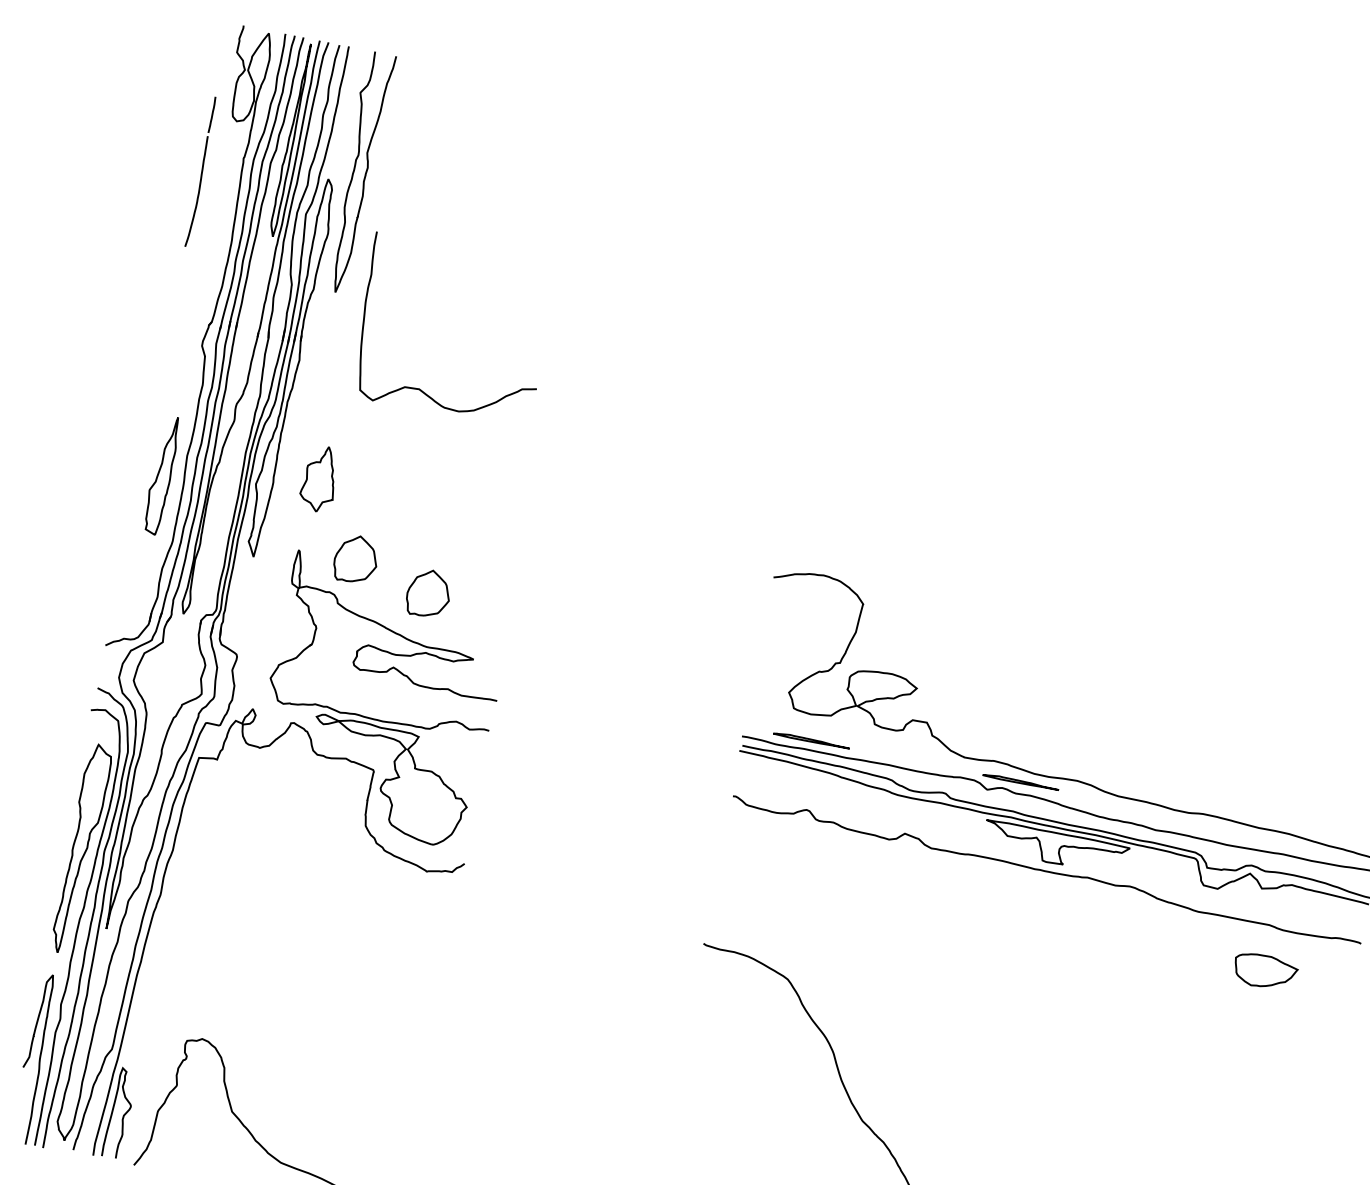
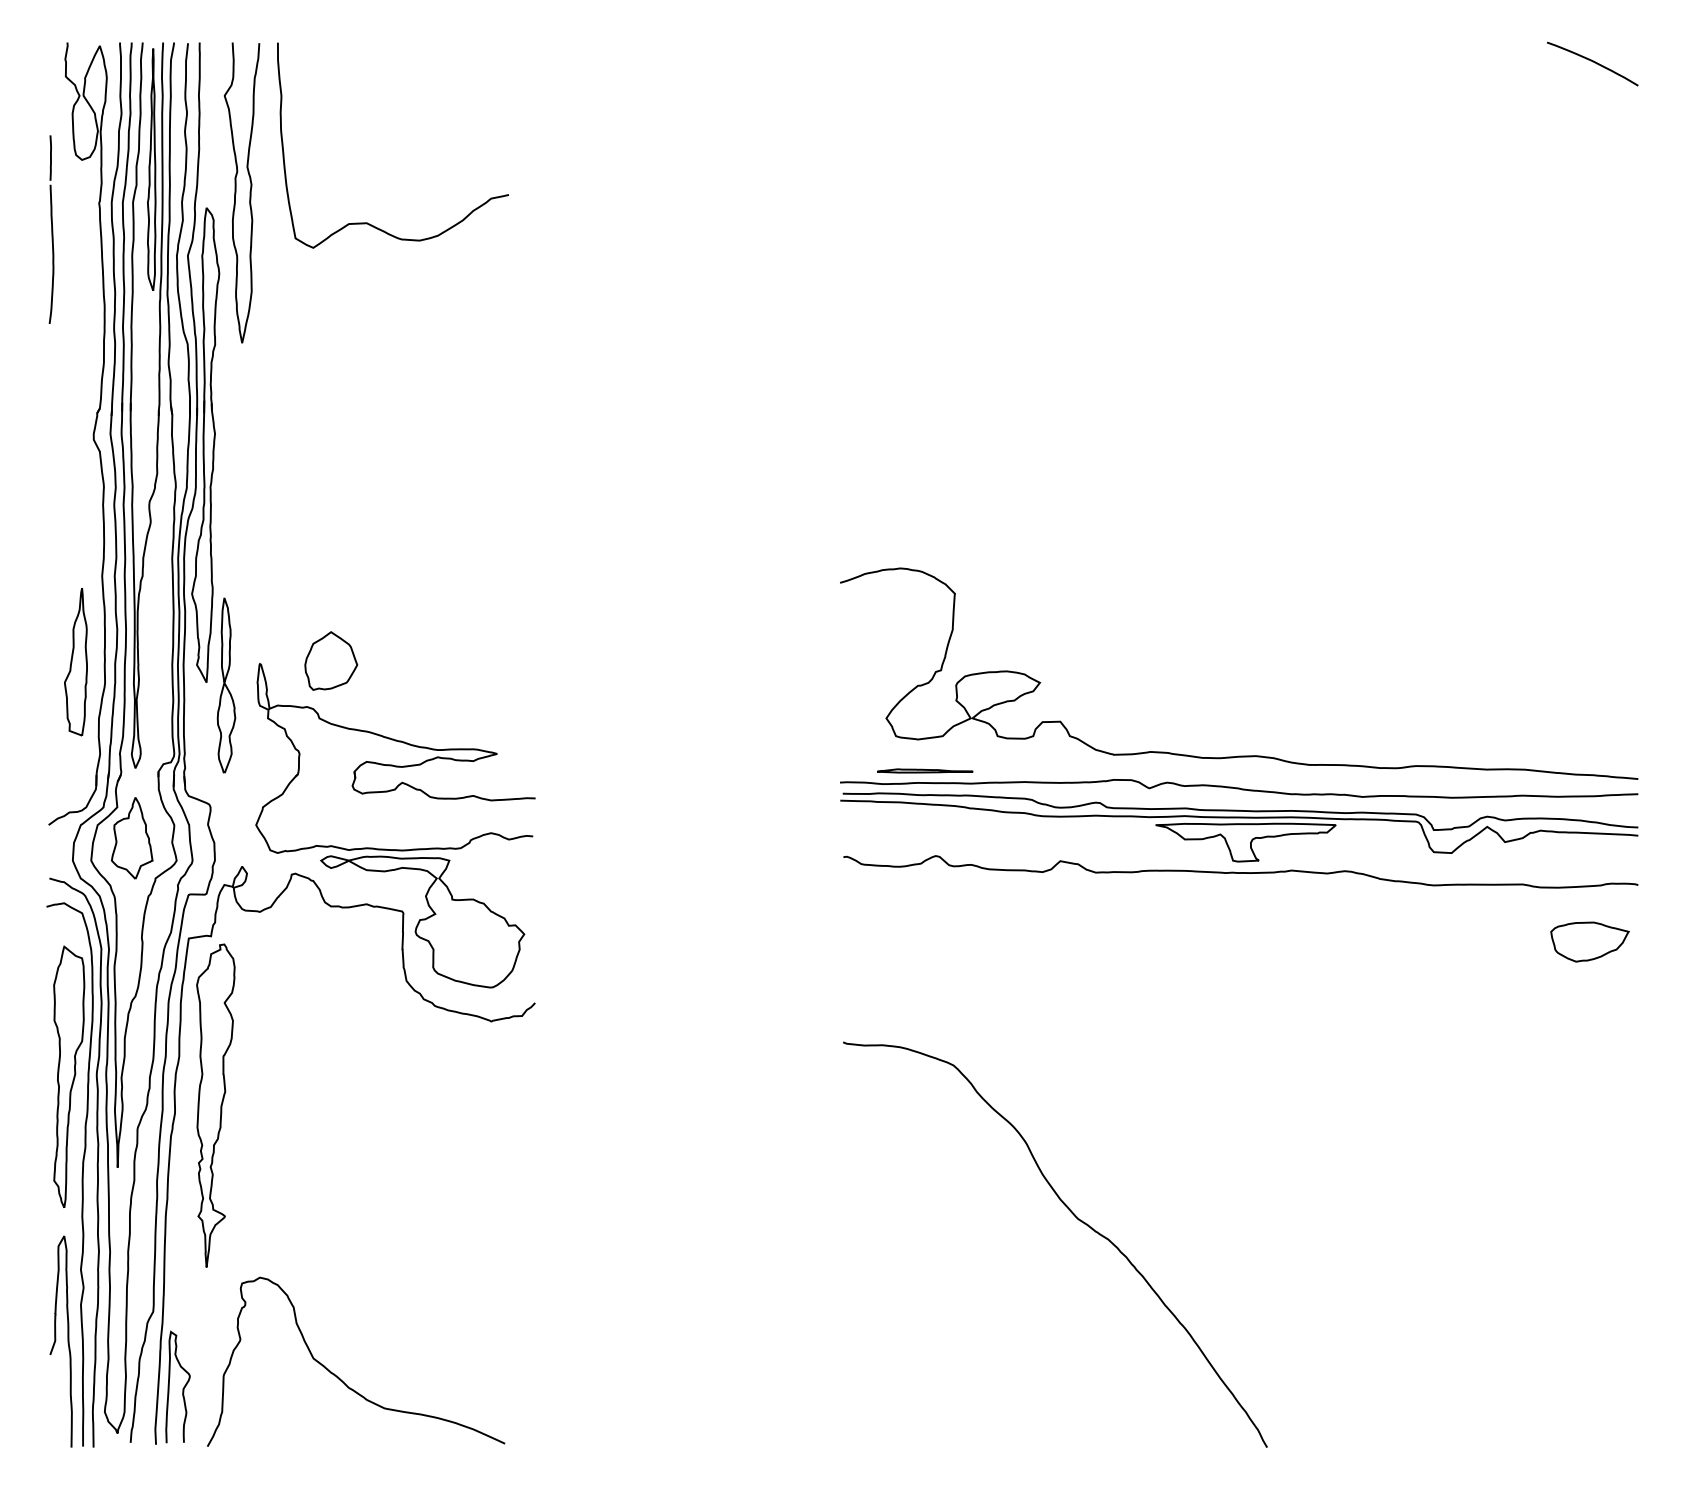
curve: (419, 388) -> (367, 222), moved
part: (161, 475) -> (75, 662), moved
part: (320, 479) -> (132, 838), moved
part: (268, 562) -> (226, 685), added
part: (429, 593) -> (427, 684), removed
part: (1021, 781) -> (1188, 770), removed
part: (194, 894) -> (215, 1105), added
part: (1264, 971) -> (1589, 941), moved

